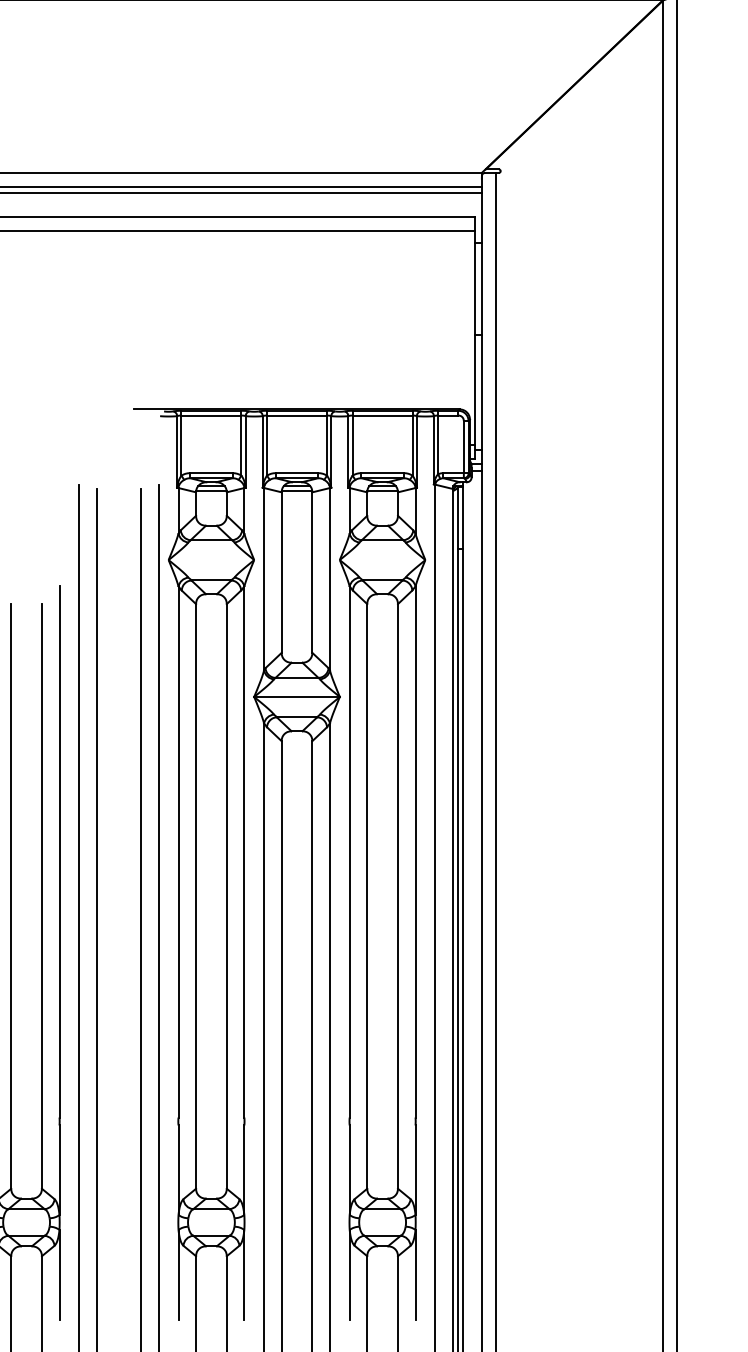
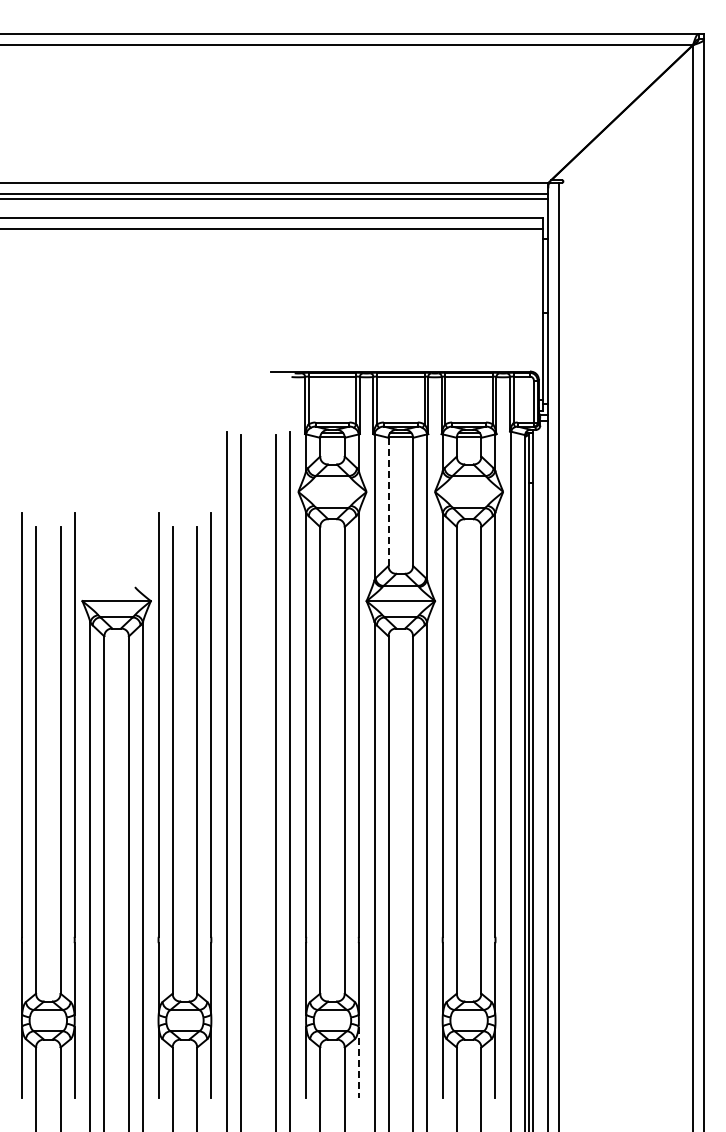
line: (281, 573) -> (388, 502), solid -> dashed
line: (244, 1274) -> (358, 1062), solid -> dashed

